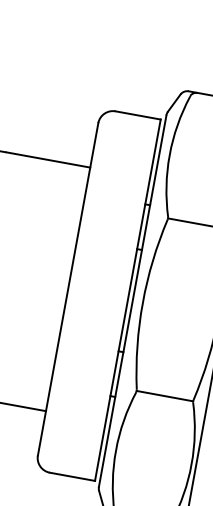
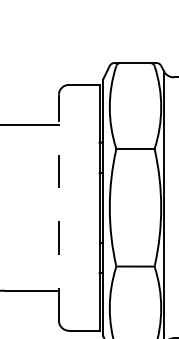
line: (67, 288) -> (58, 207), solid -> dashed

